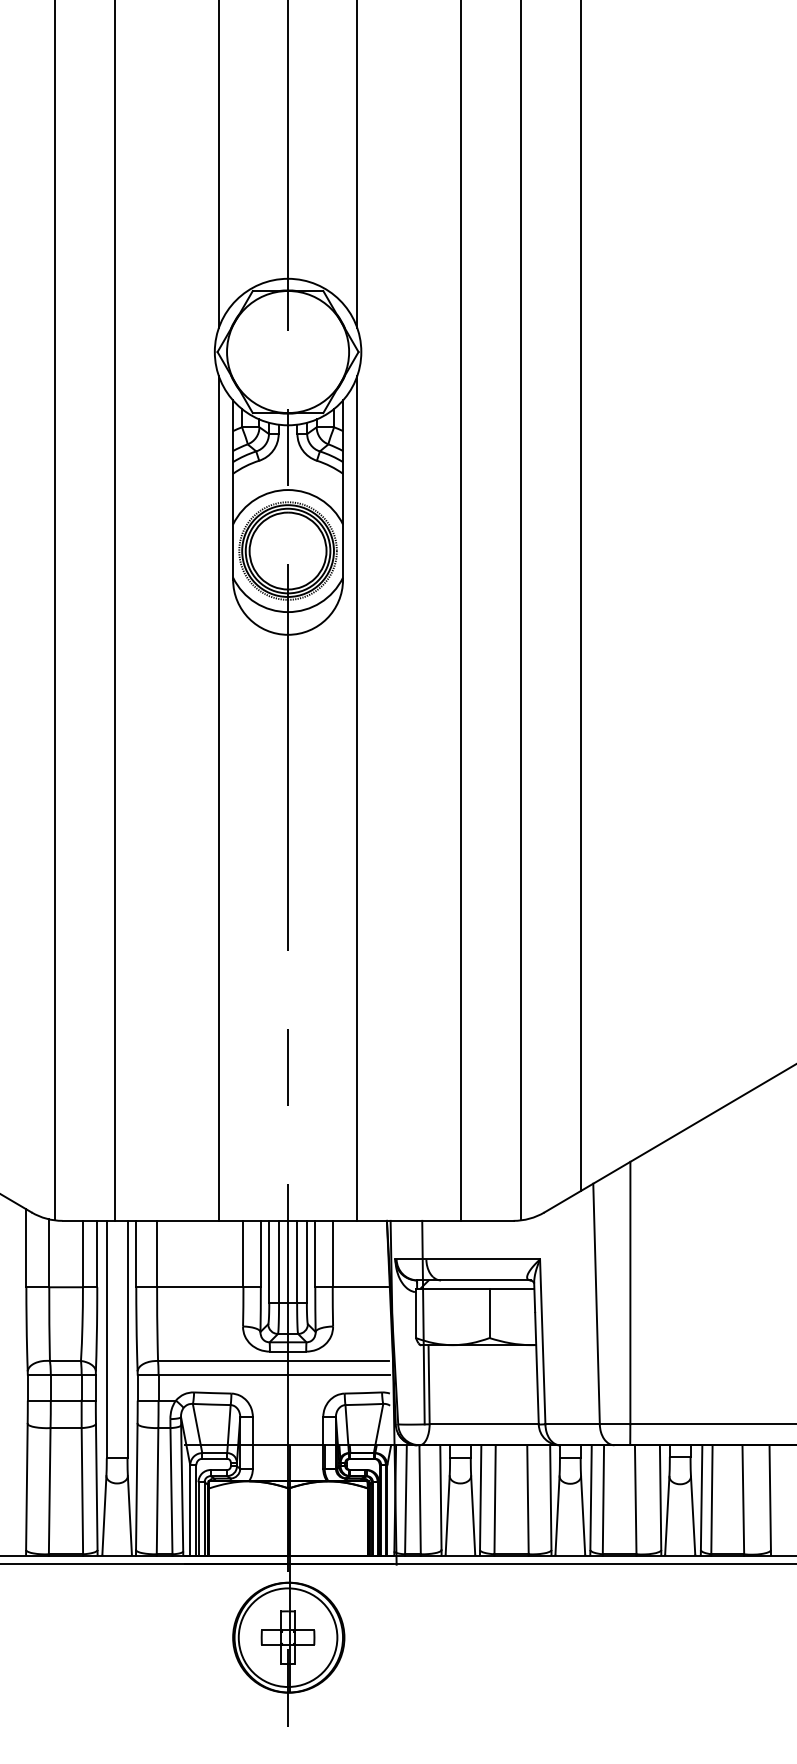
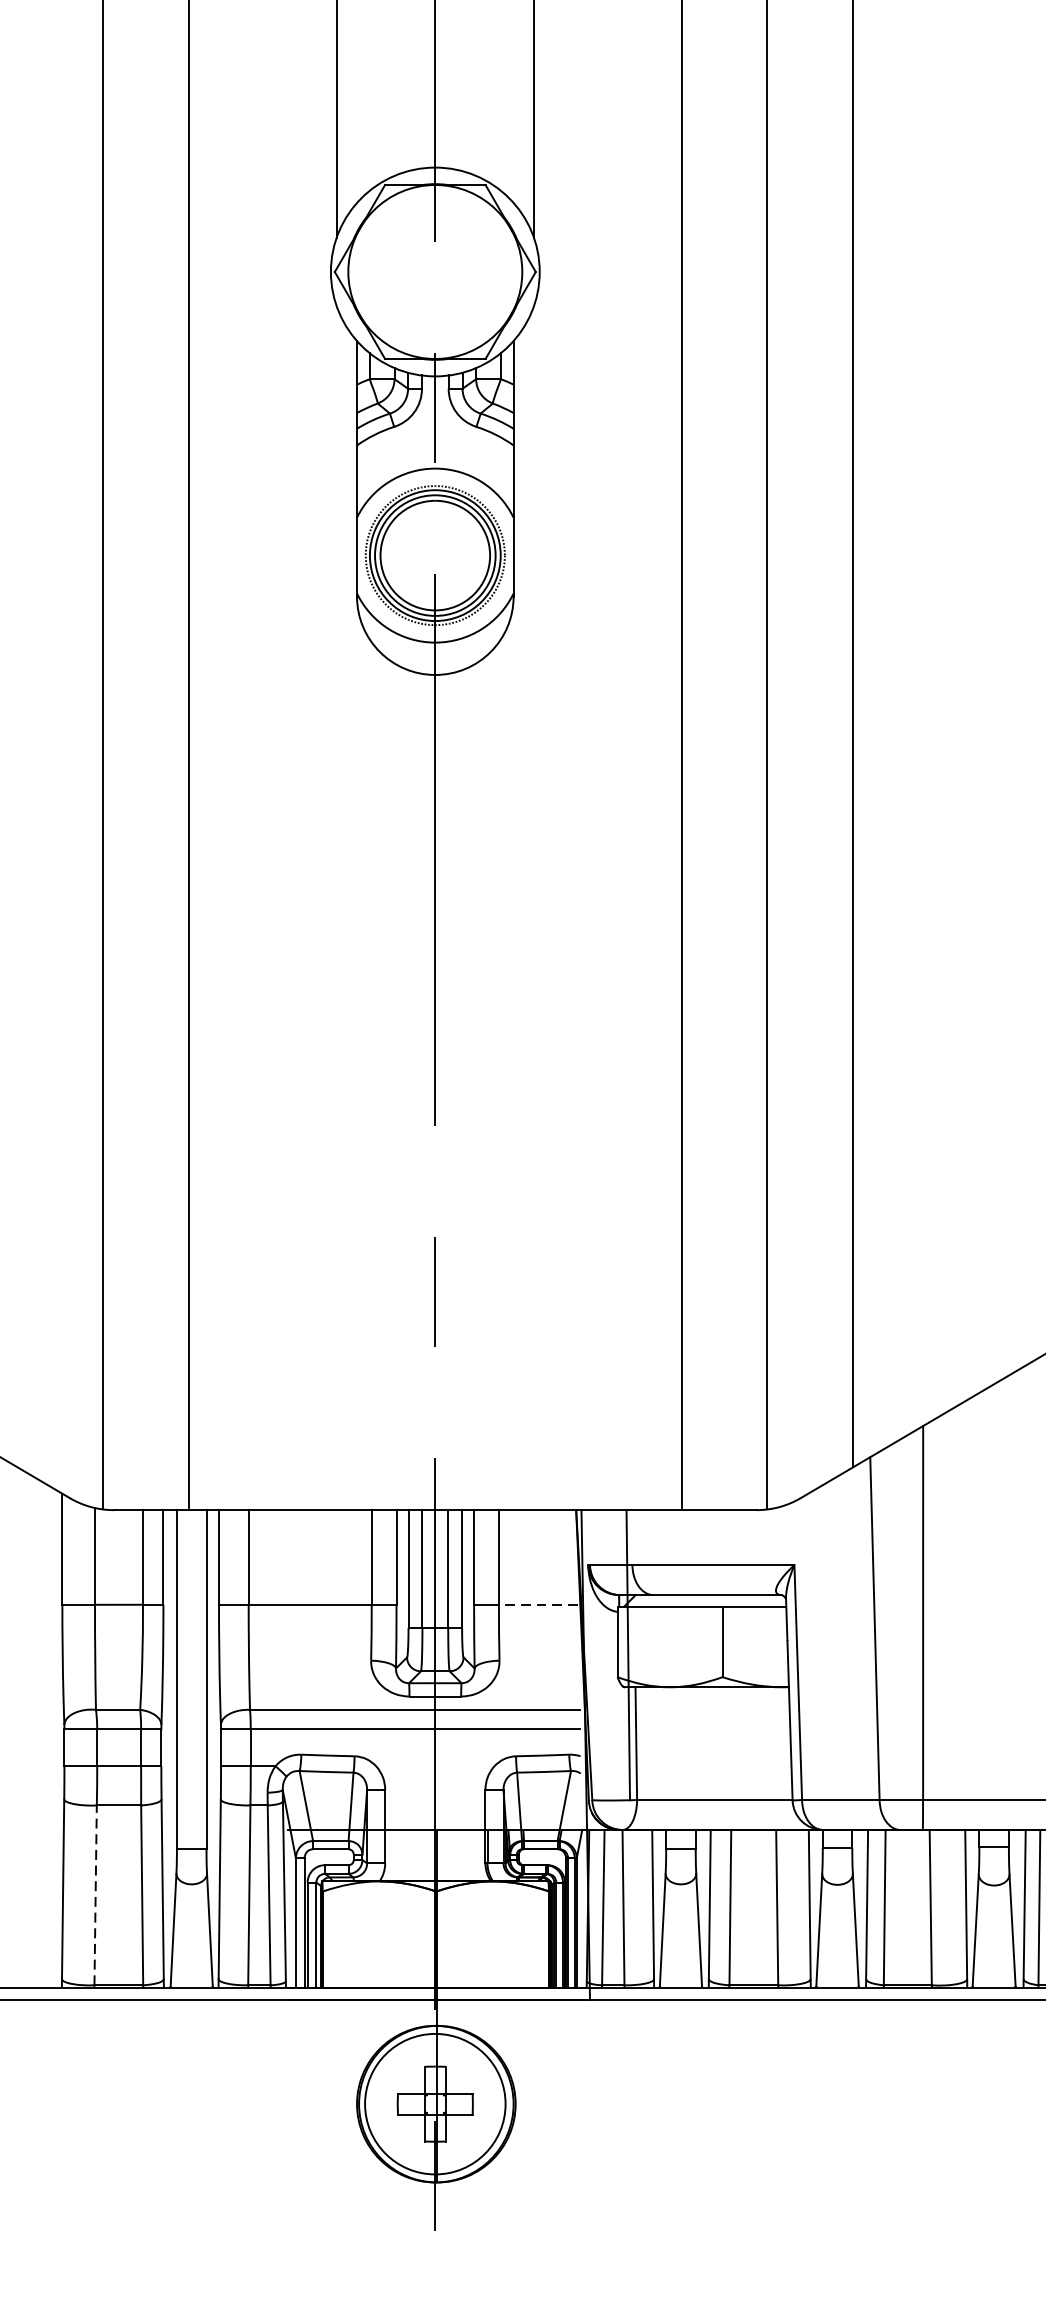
line: (218, 798) -> (336, 908), removed
line: (357, 798) -> (534, 908), removed
line: (360, 1287) -> (538, 1605), solid -> dashed
line: (49, 1490) -> (95, 1894), solid -> dashed

